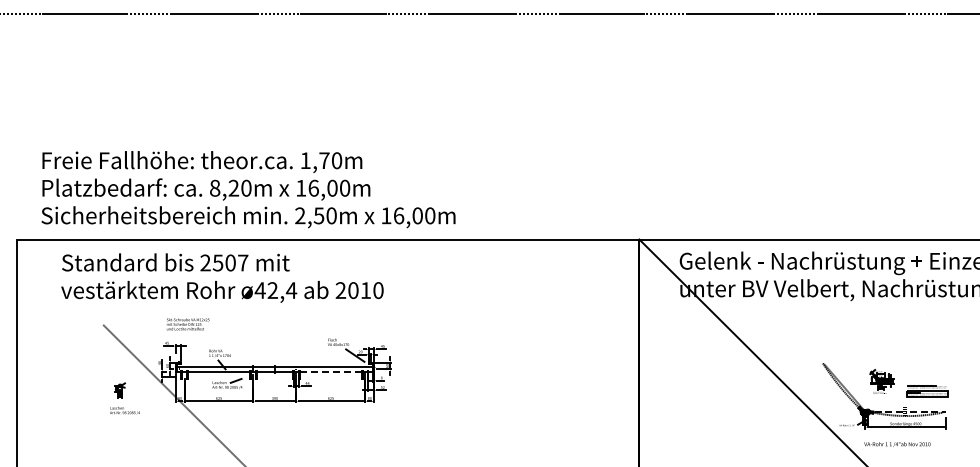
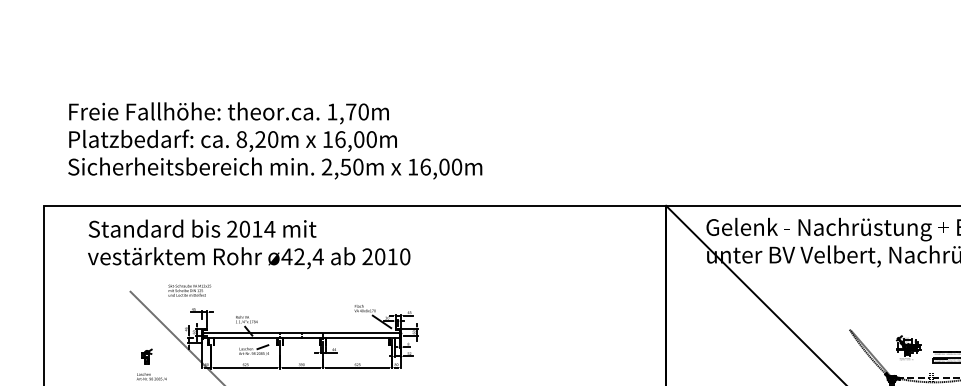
text: (248, 189) -> (275, 140), moved
text: (230, 262) -> (257, 228), 2507 -> 2014
text: (187, 324) -> (189, 290), moved
line: (331, 371) -> (358, 337), dashed -> solid

